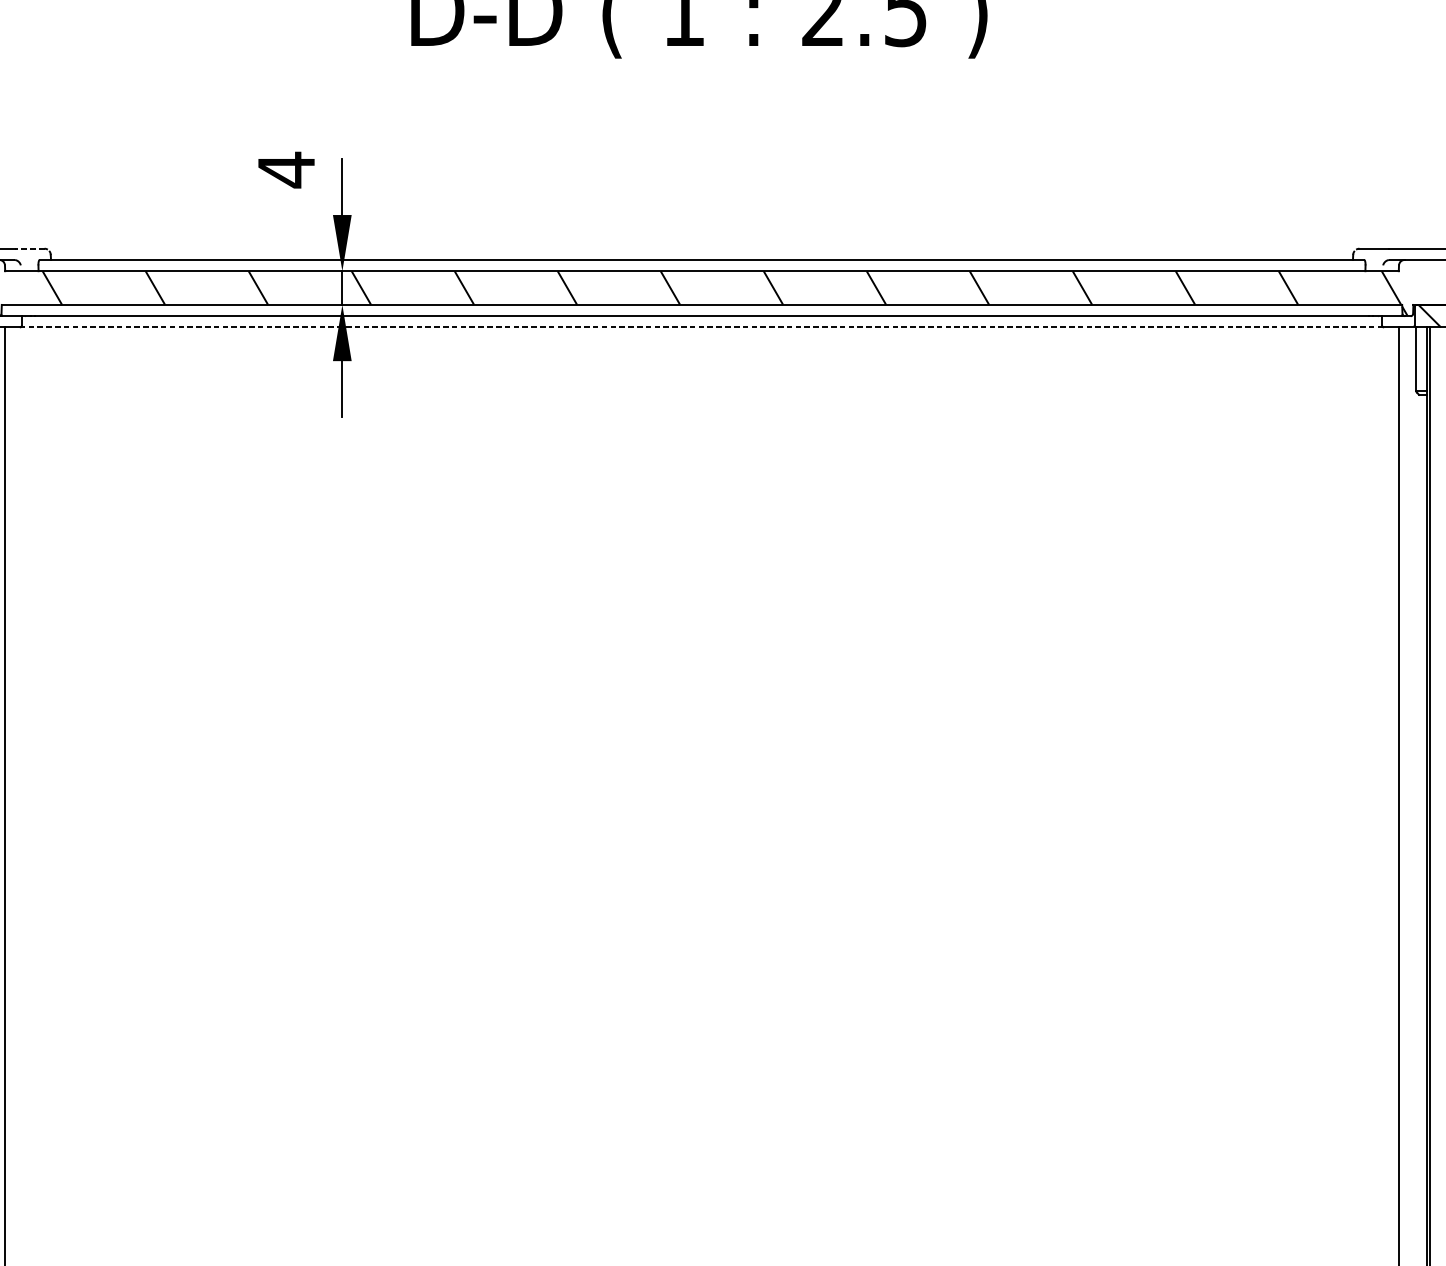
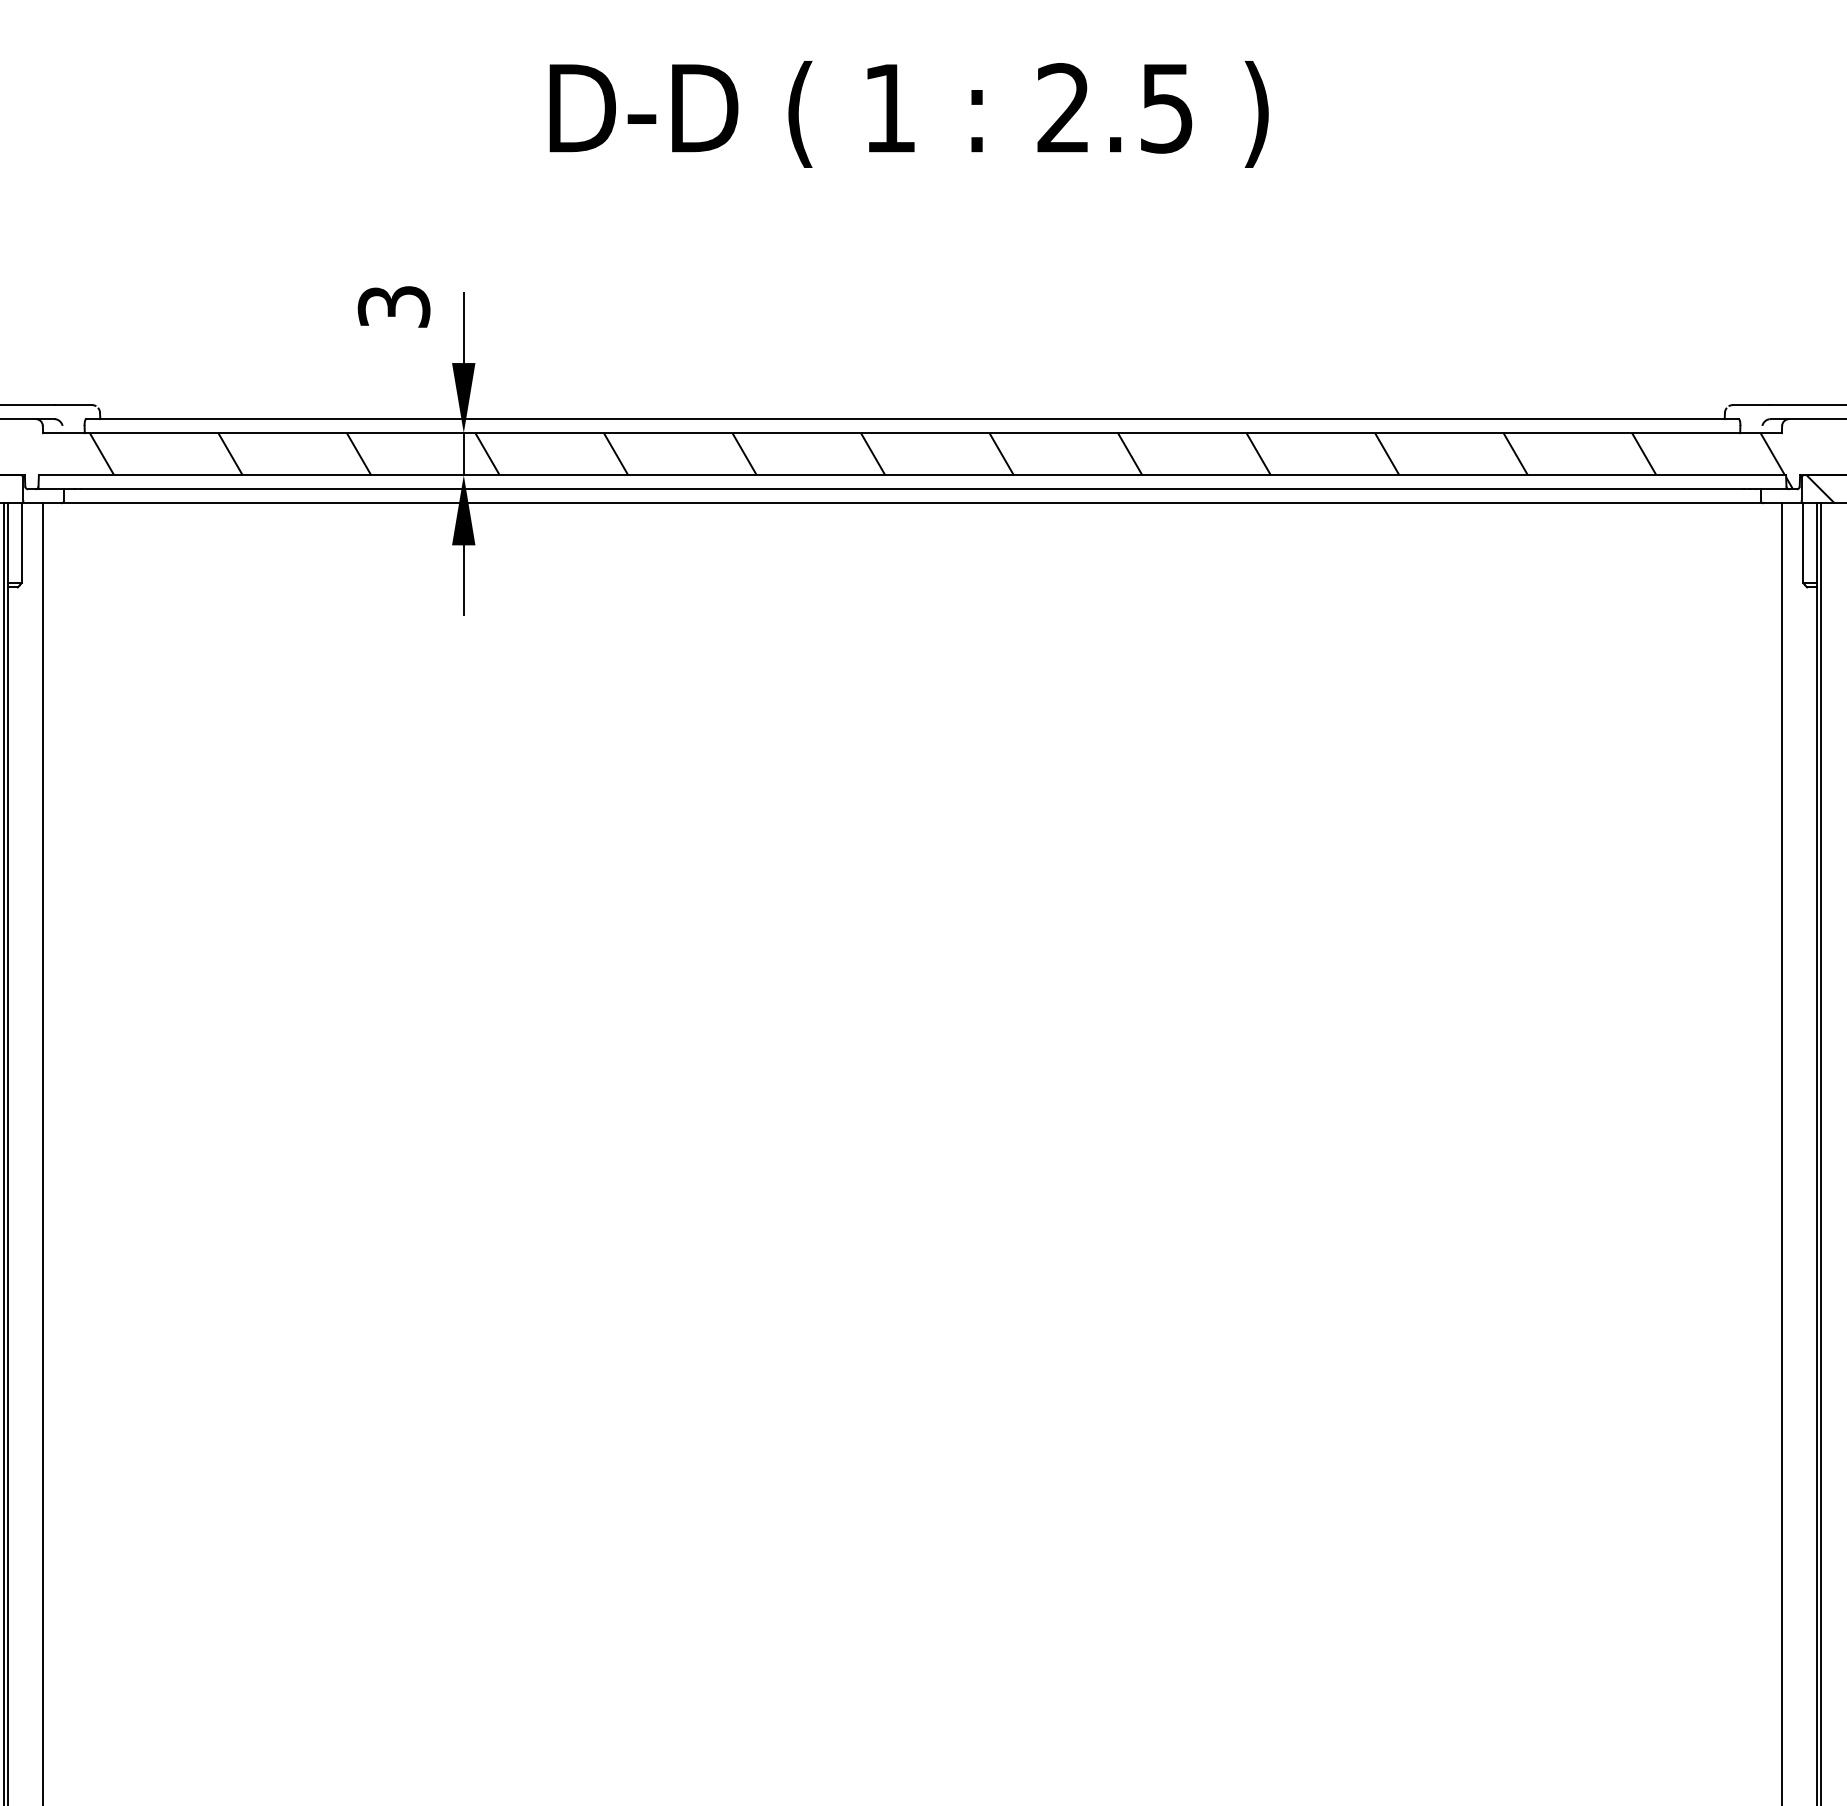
text: (286, 169) -> (393, 306), 4 -> 3
line: (29, 249) -> (73, 405), dashed -> solid
line: (702, 327) -> (912, 503), dashed -> solid

